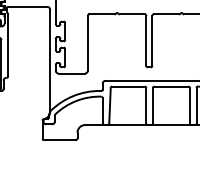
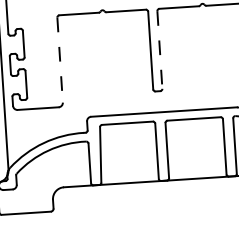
line: (152, 41) -> (160, 50), solid -> dashed
line: (87, 43) -> (59, 60), solid -> dashed

